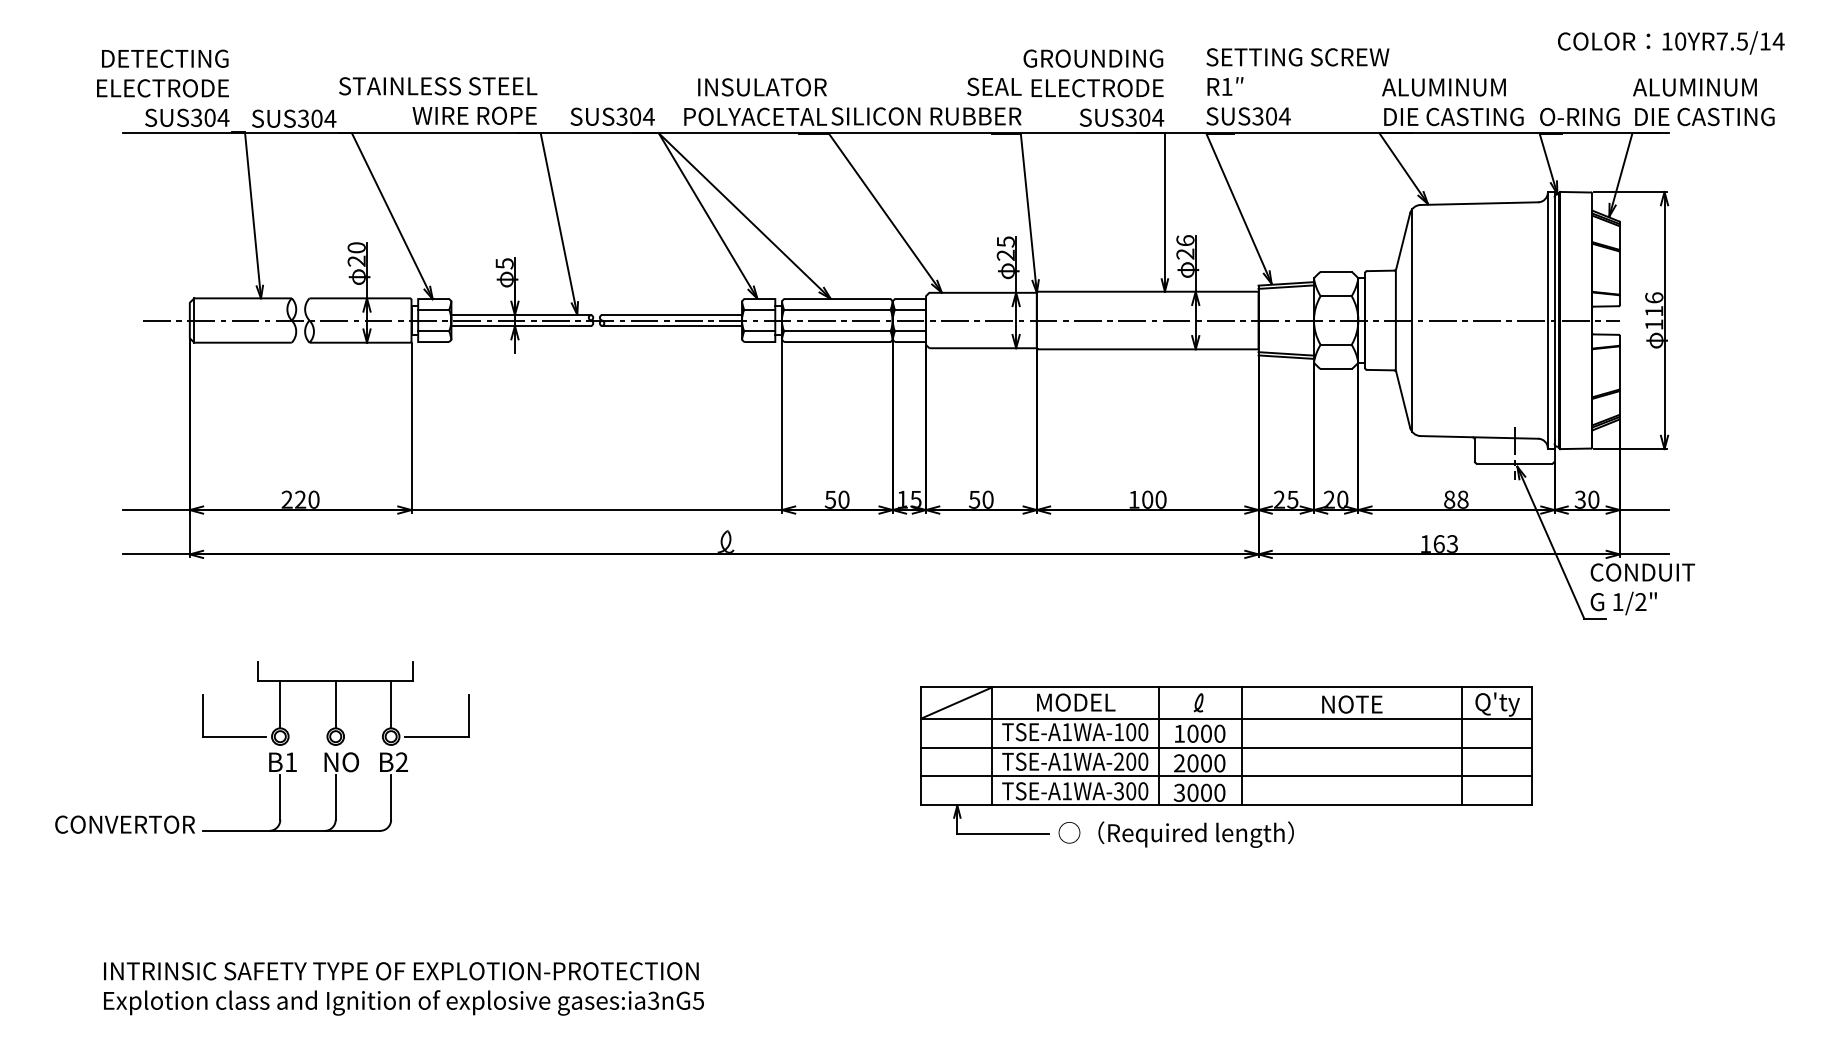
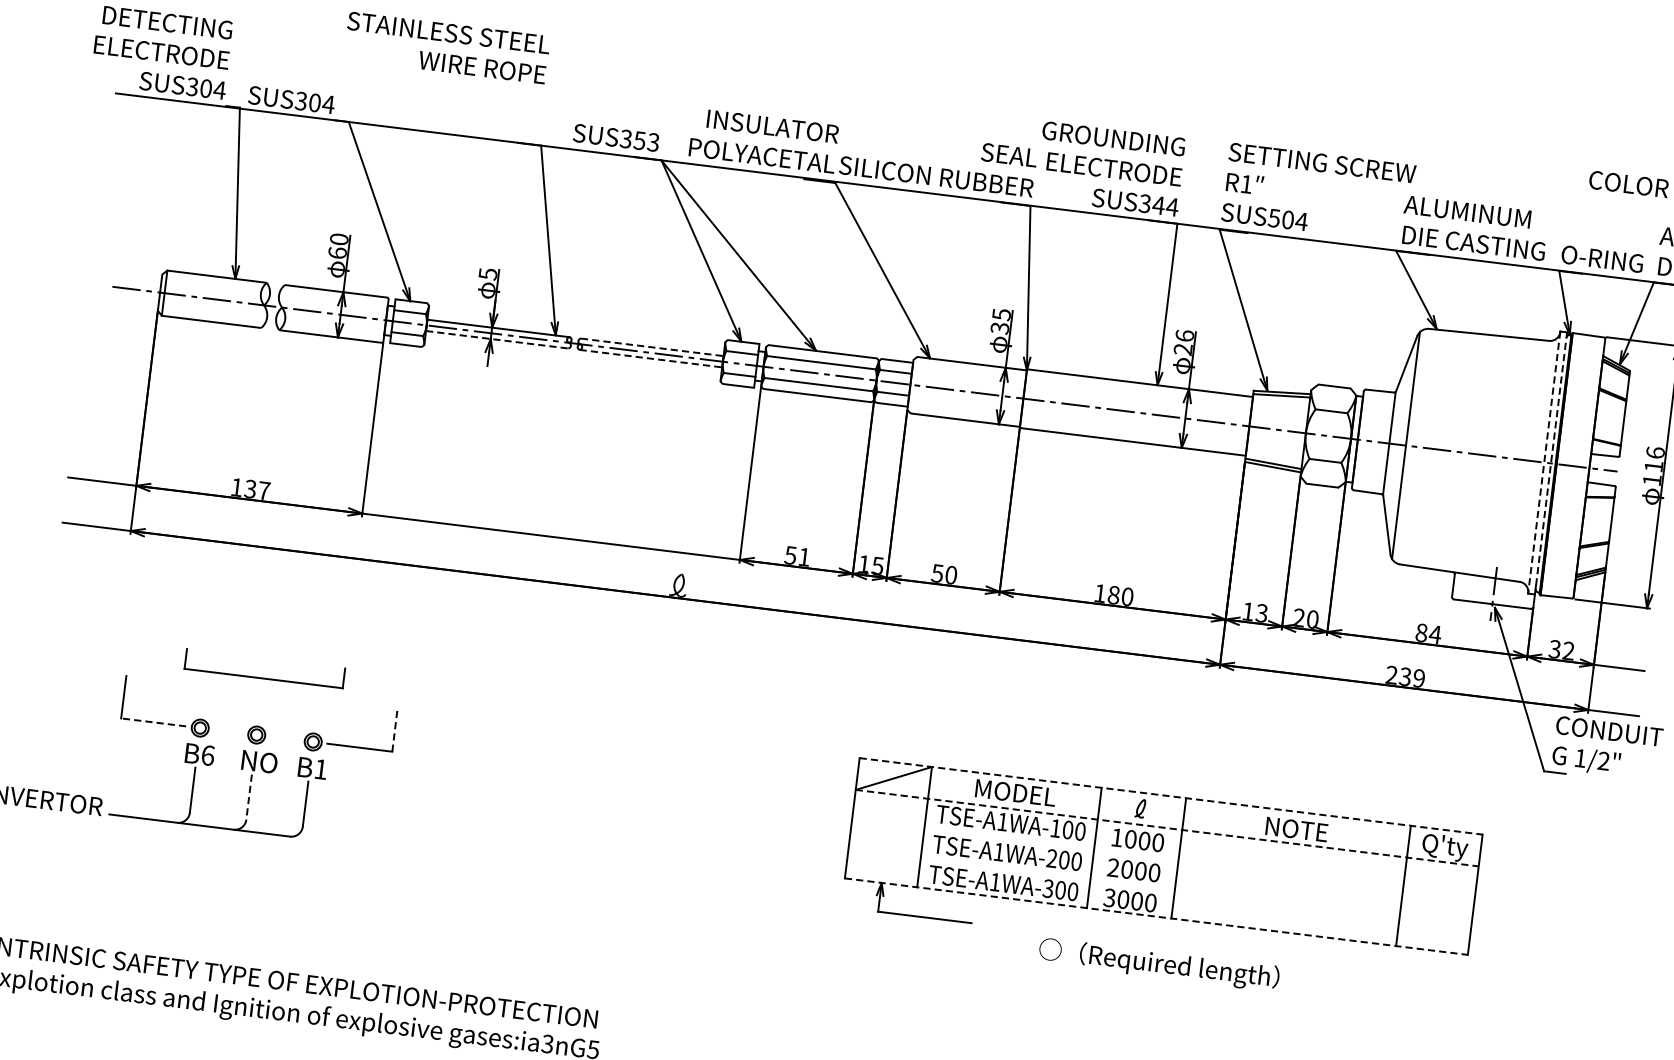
text: (438, 100) -> (447, 47), moved
text: (1258, 115) -> (1274, 217), SUS304 -> SUS504
text: (641, 116) -> (645, 141), SUS304 -> SUS353
text: (1144, 117) -> (1158, 205), SUS304 -> SUS344
text: (1005, 255) -> (999, 328), 25 -> 35
text: (356, 260) -> (337, 252), 20 -> 60
line: (672, 314) -> (652, 346), solid -> dashed
line: (1554, 315) -> (1551, 458), solid -> dashed
line: (1547, 320) -> (1543, 462), solid -> dashed
line: (521, 326) -> (497, 340), solid -> dashed
line: (672, 326) -> (651, 359), solid -> dashed
text: (300, 499) -> (250, 488), 220 -> 137
text: (843, 499) -> (803, 556), 50 -> 51
text: (1147, 499) -> (1113, 594), 100 -> 180
text: (1286, 499) -> (1255, 612), 25 -> 13
text: (1463, 499) -> (1435, 634), 88 -> 84
text: (1593, 499) -> (1568, 650), 30 -> 32
text: (1438, 543) -> (1404, 676), 163 -> 239
line: (1226, 687) -> (1170, 796), solid -> dashed
line: (280, 704) -> (204, 695), removed
line: (335, 704) -> (260, 702), removed
line: (391, 704) -> (317, 709), removed
line: (468, 715) -> (394, 730), solid -> dashed
line: (1226, 718) -> (1166, 828), solid -> dashed
line: (234, 736) -> (153, 722), solid -> dashed
line: (1226, 747) -> (1163, 857), removed
text: (401, 761) -> (320, 768), B2 -> B1
text: (291, 762) -> (208, 755), B1 -> B6
line: (1226, 776) -> (1159, 887), removed
line: (335, 798) -> (248, 798), solid -> dashed
line: (1226, 805) -> (1156, 916), solid -> dashed
text: (1175, 834) -> (1158, 964), moved

